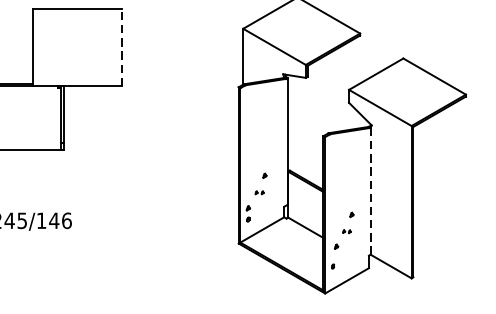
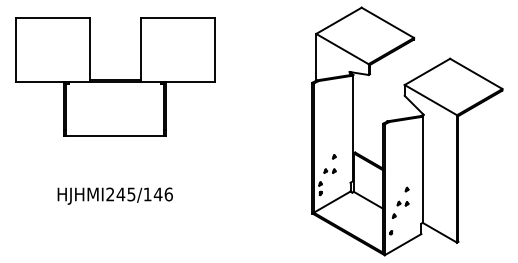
line: (121, 47) -> (214, 49), dashed -> solid
line: (370, 190) -> (422, 169), dashed -> solid
part: (259, 192) -> (329, 170), size x1.67
part: (346, 231) -> (402, 203), size x1.67

